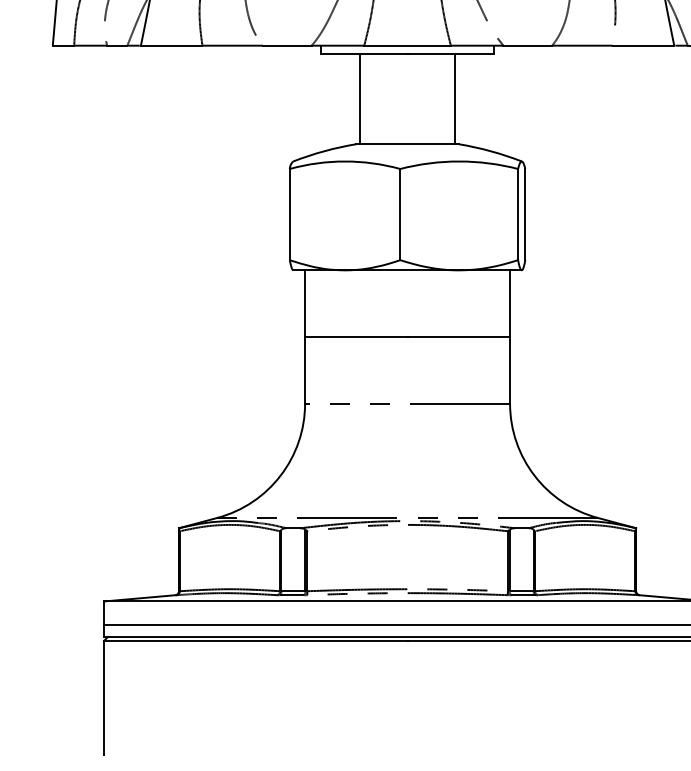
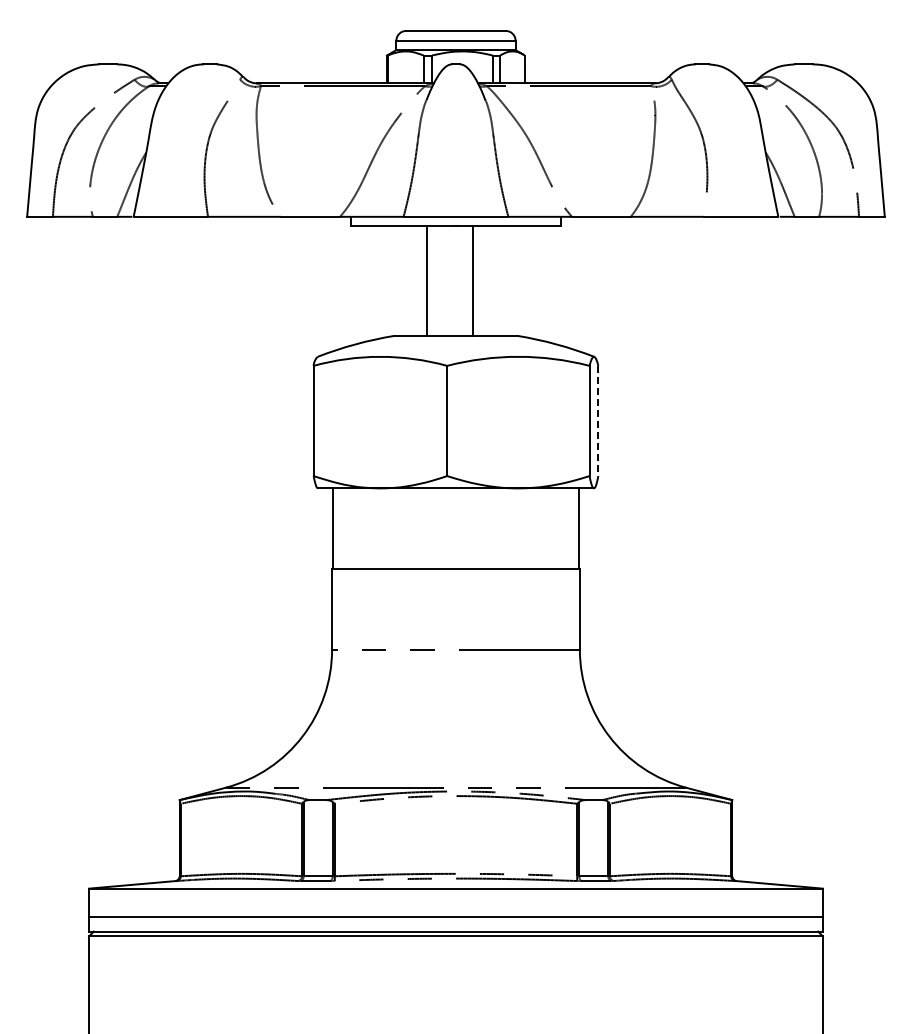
line: (360, 98) -> (427, 280), moved
line: (455, 98) -> (472, 280), moved
line: (525, 215) -> (598, 421), solid -> dashed

